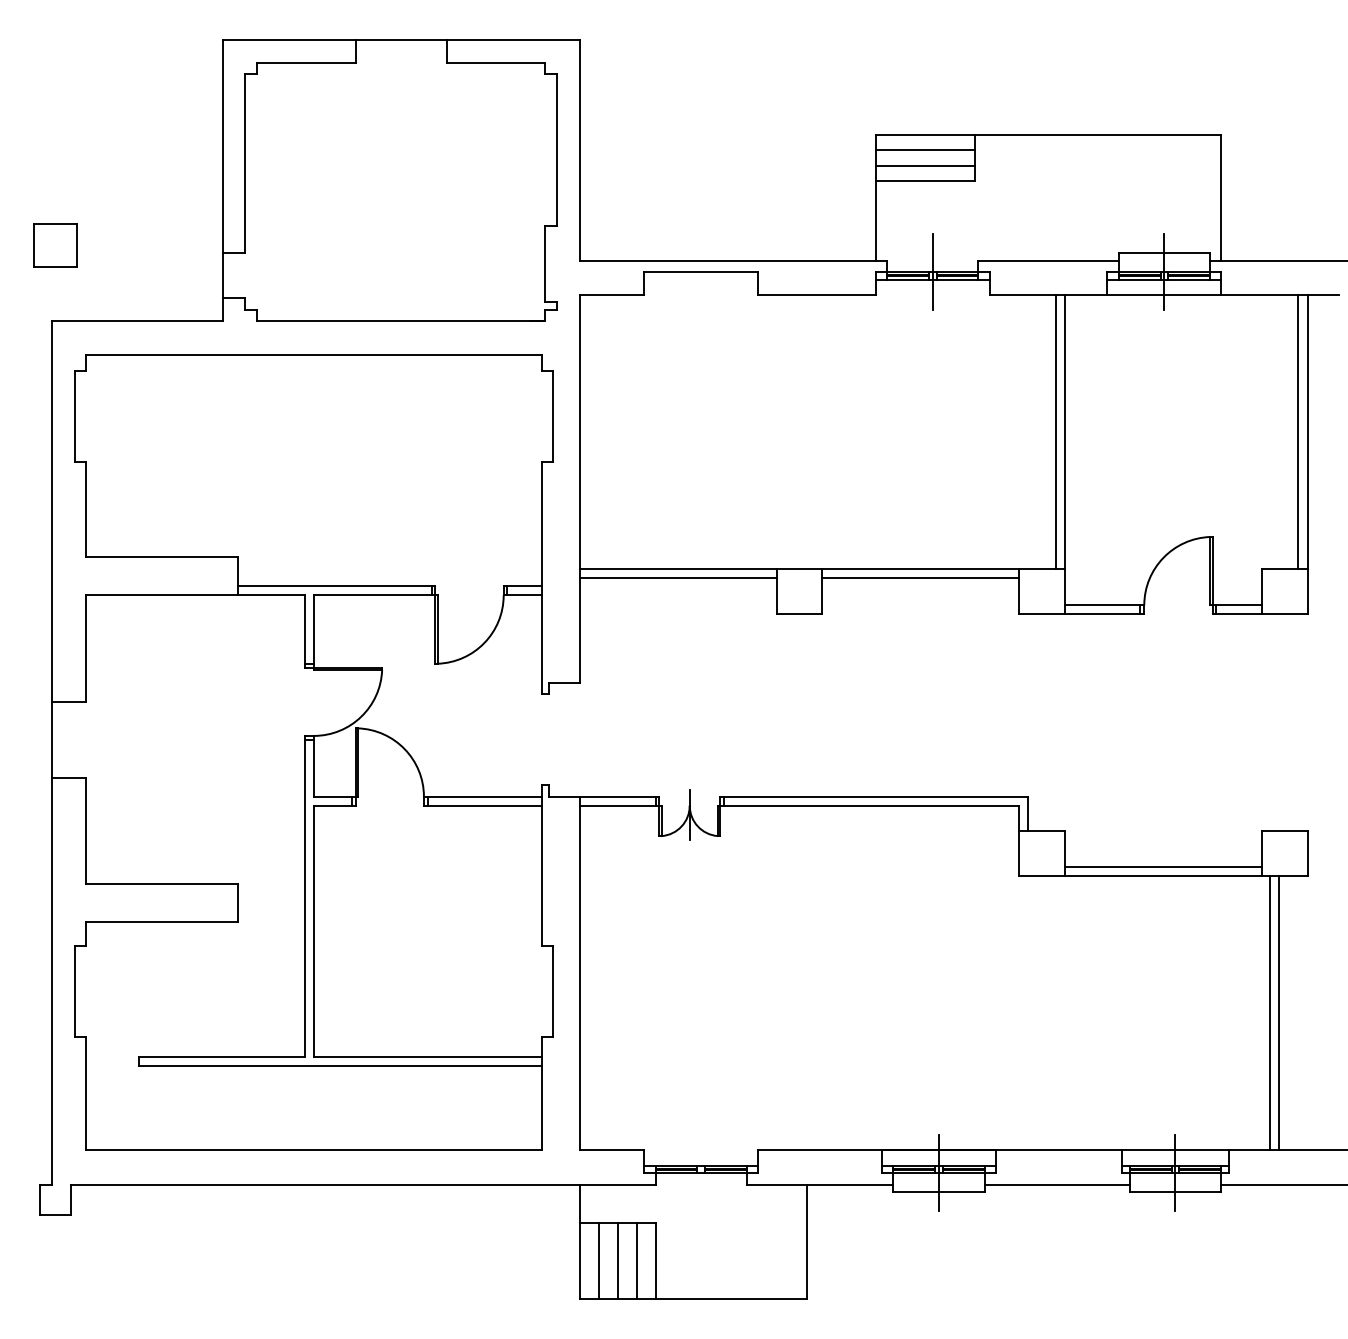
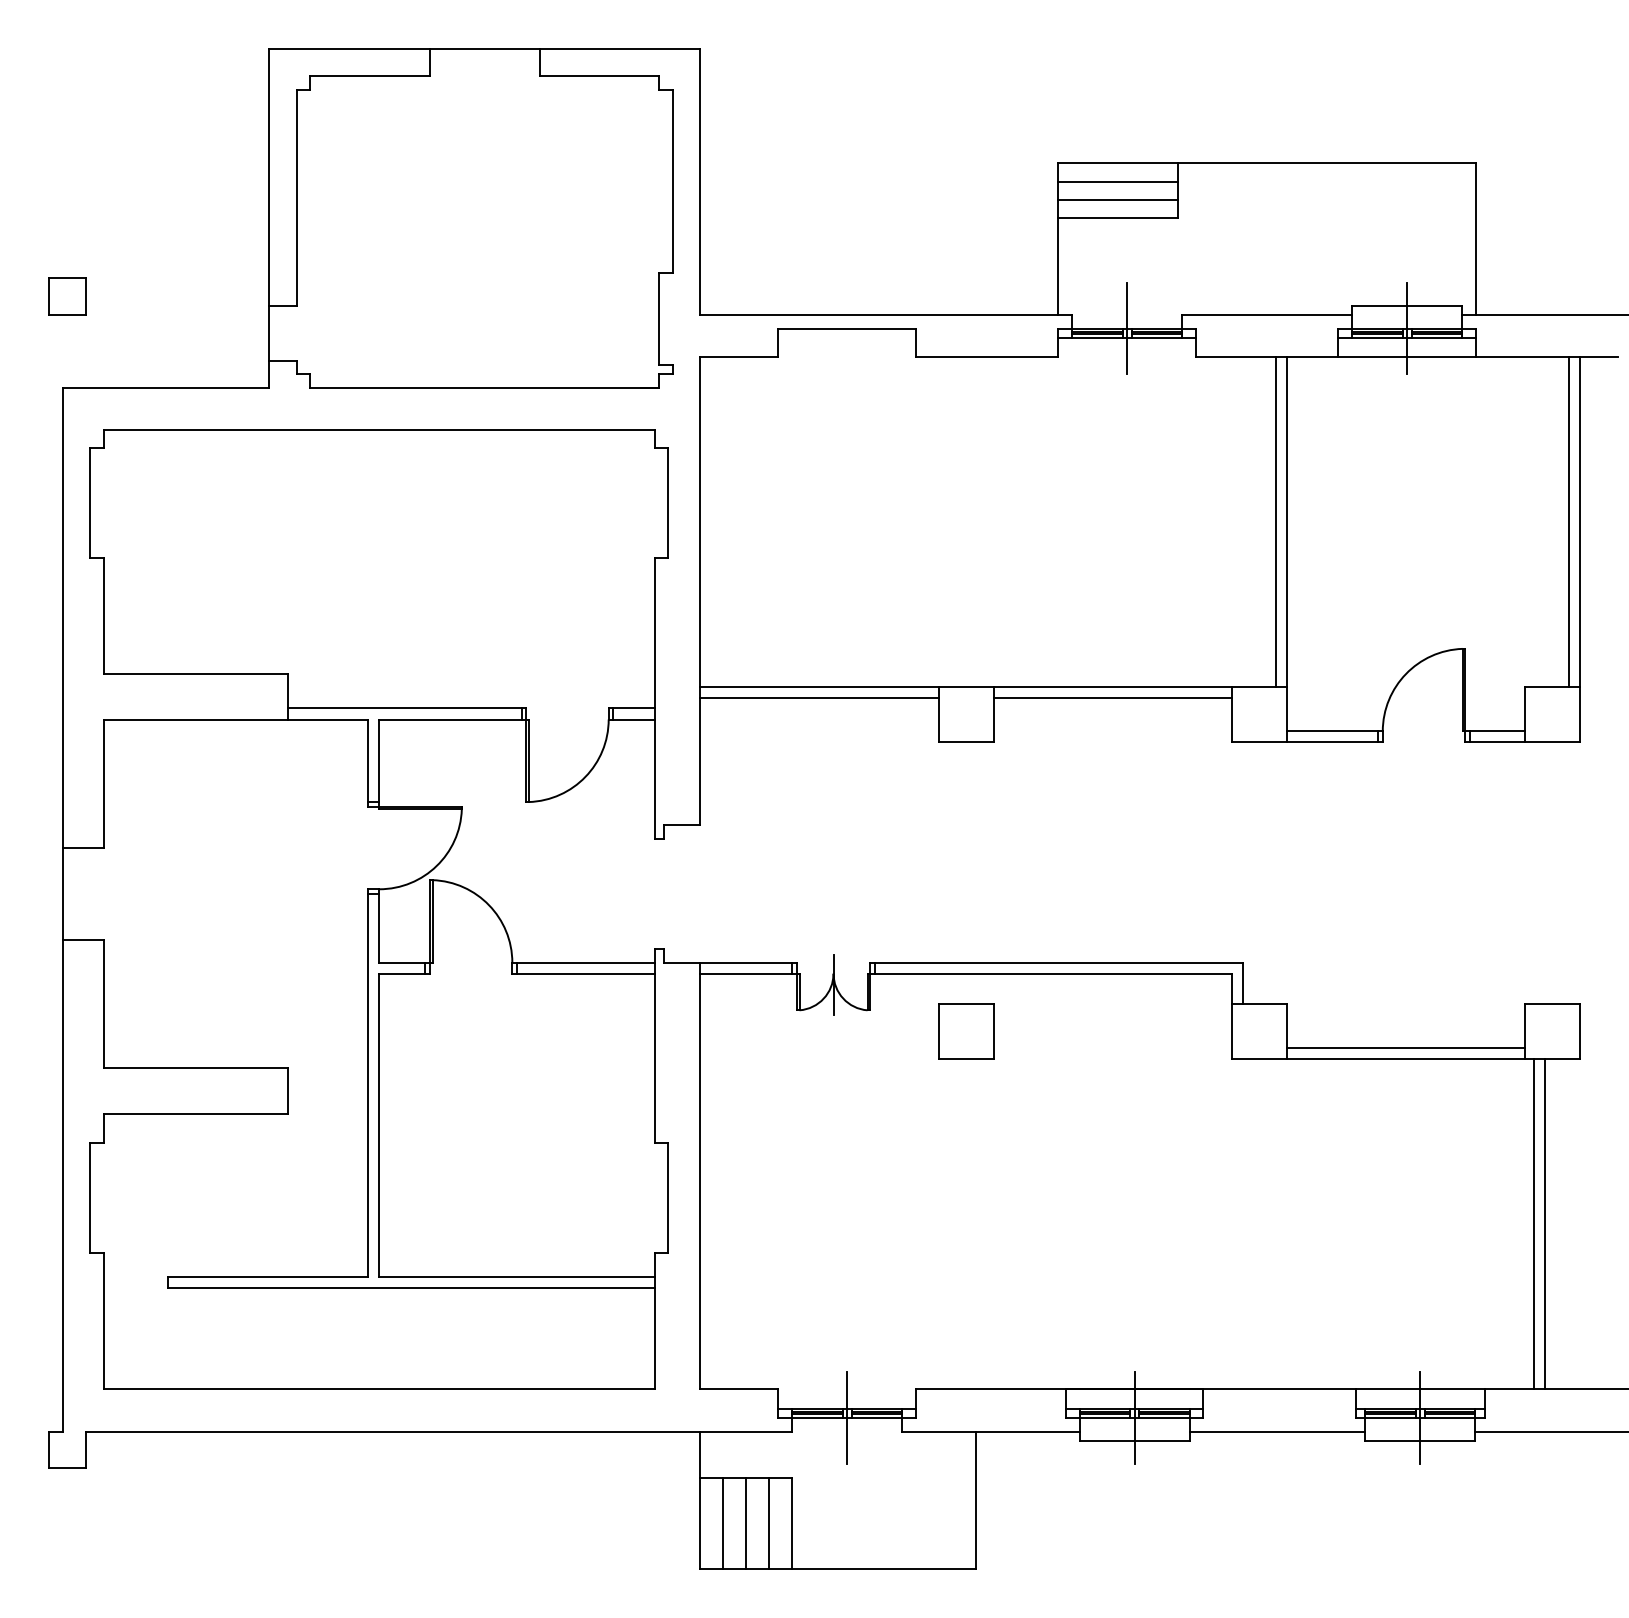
part: (55, 245) -> (67, 296), size x0.71
part: (799, 853) -> (966, 1031), added
line: (701, 1173) -> (847, 1418), added

